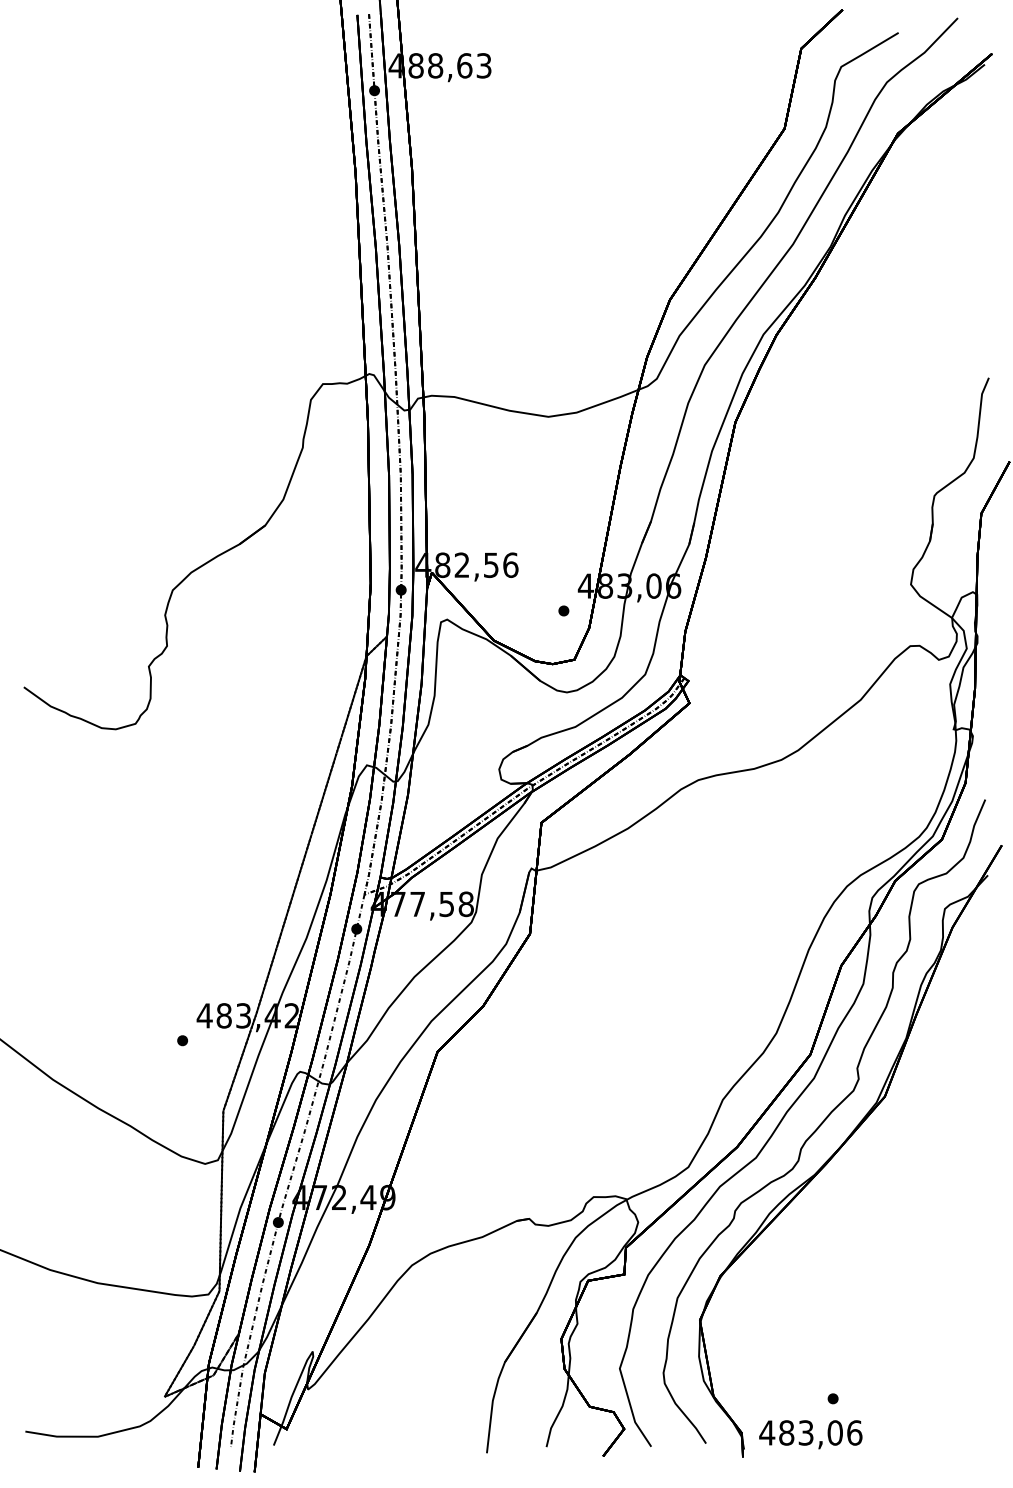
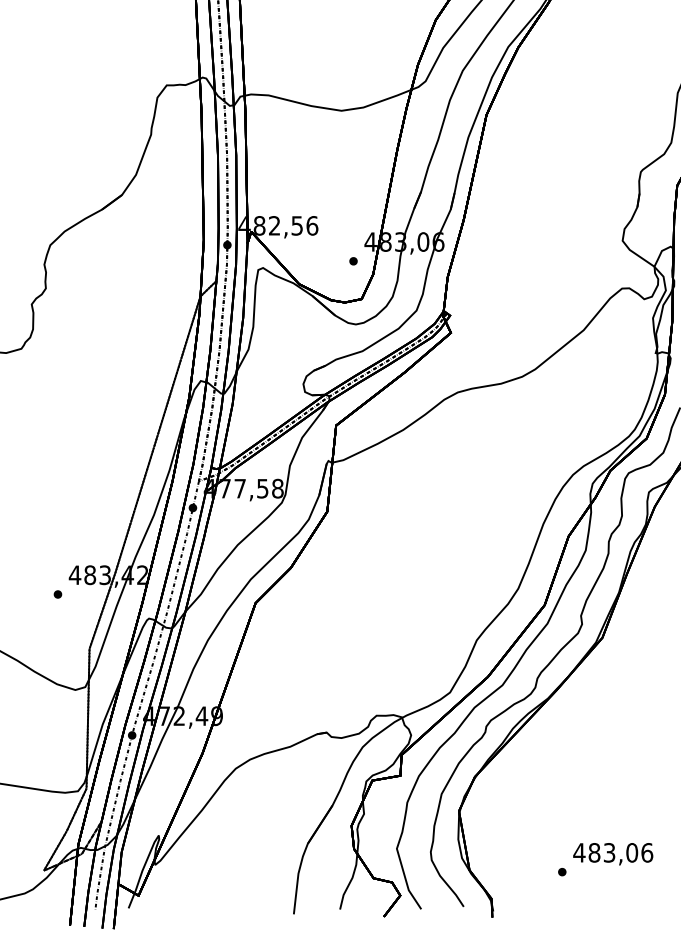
text: (810, 1434) -> (612, 854), moved

